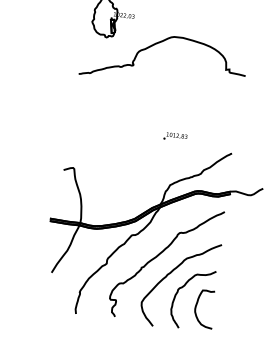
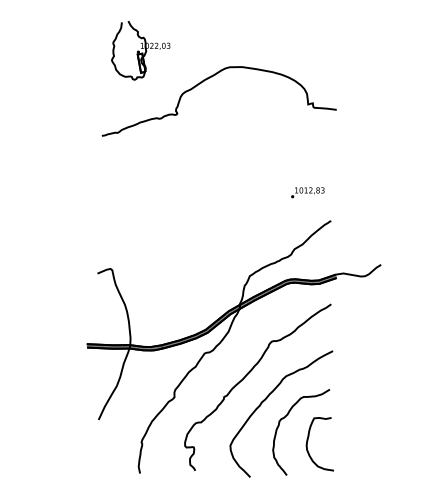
text: (175, 136) -> (307, 192), moved

